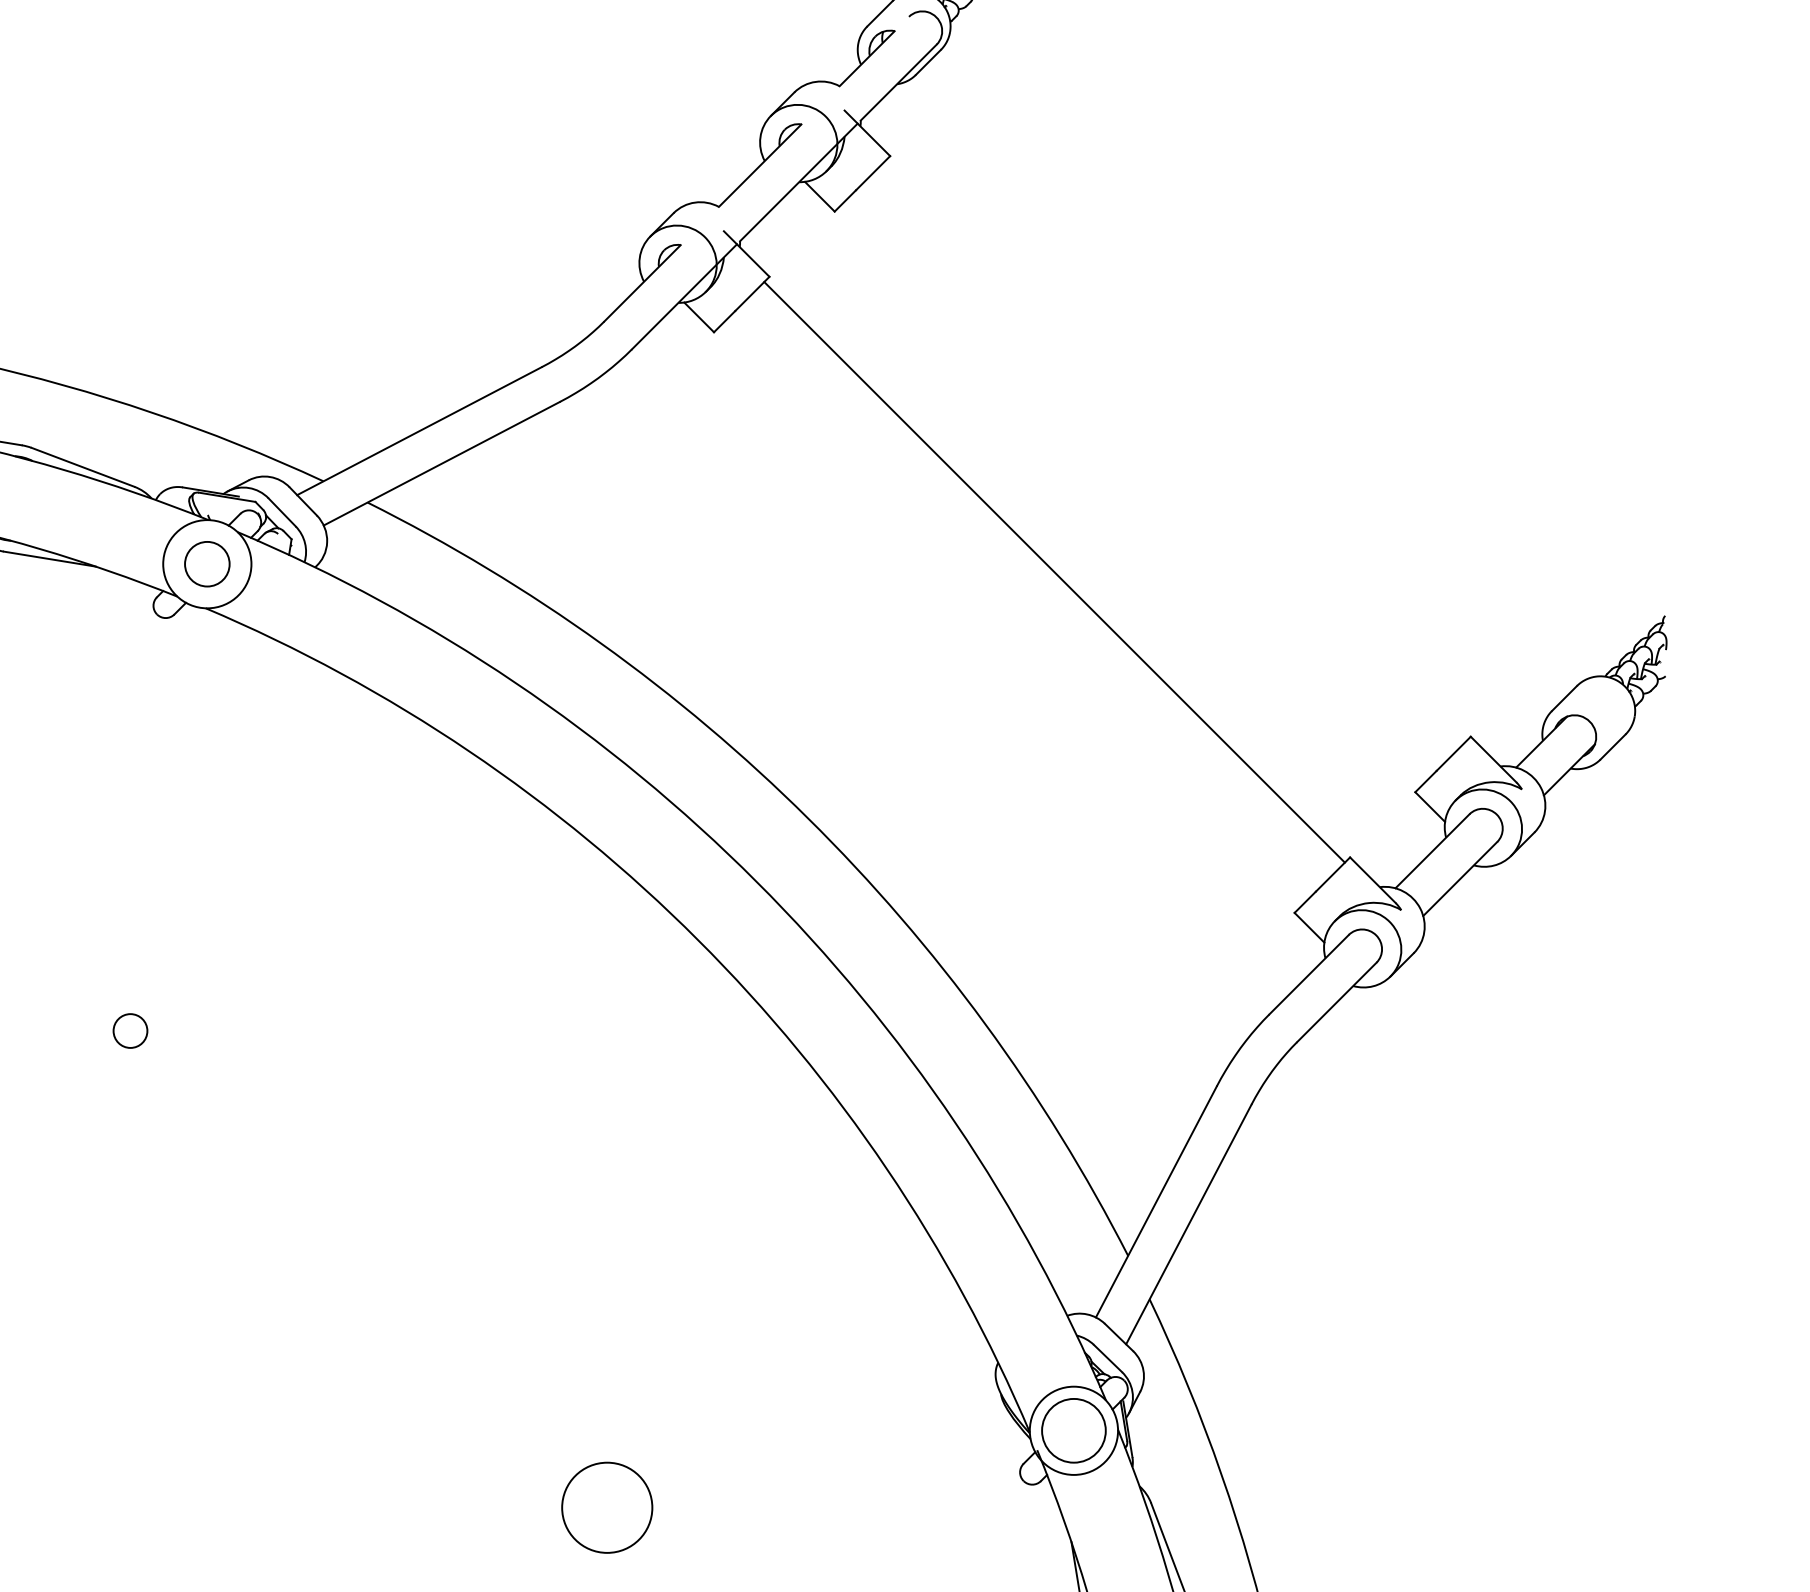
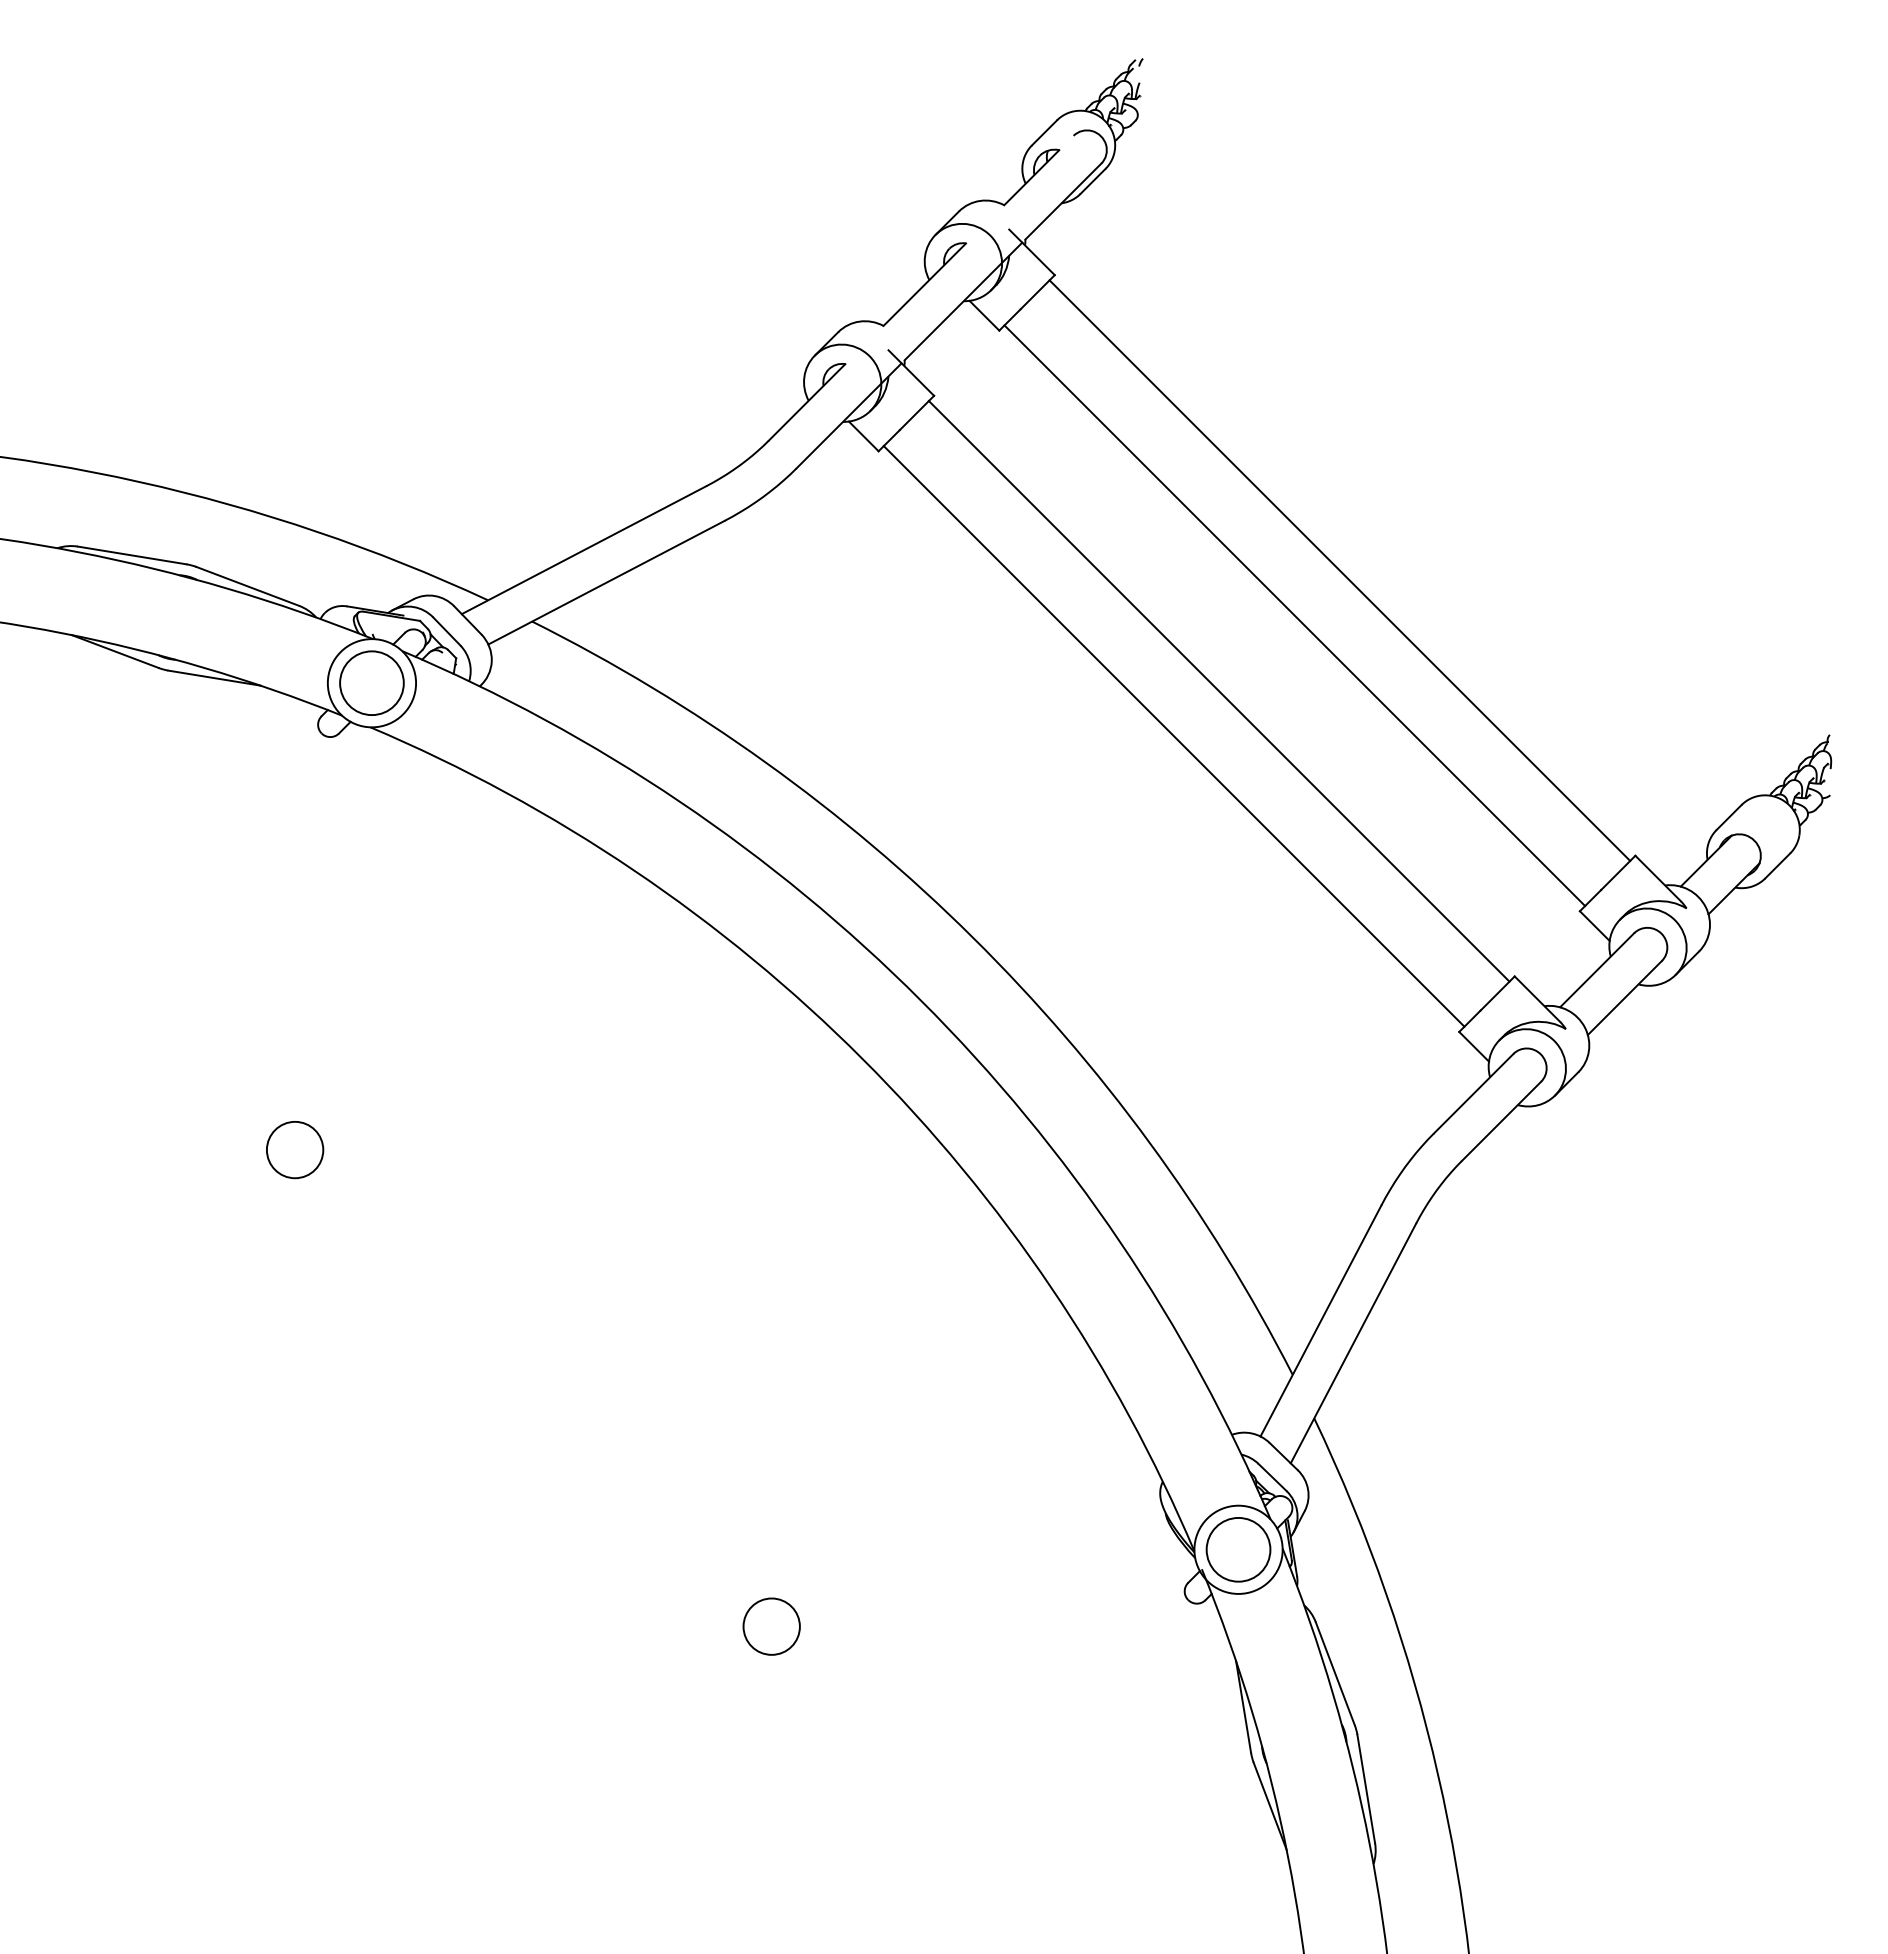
line: (1174, 451) -> (1339, 570), added
line: (1129, 496) -> (1294, 615), added
circle: (206, 564) -> (371, 683), size x1.43
line: (1008, 617) -> (1173, 736), added
circle: (129, 1030) -> (294, 1149), size x1.67
circle: (606, 1507) -> (771, 1626), size x0.62

